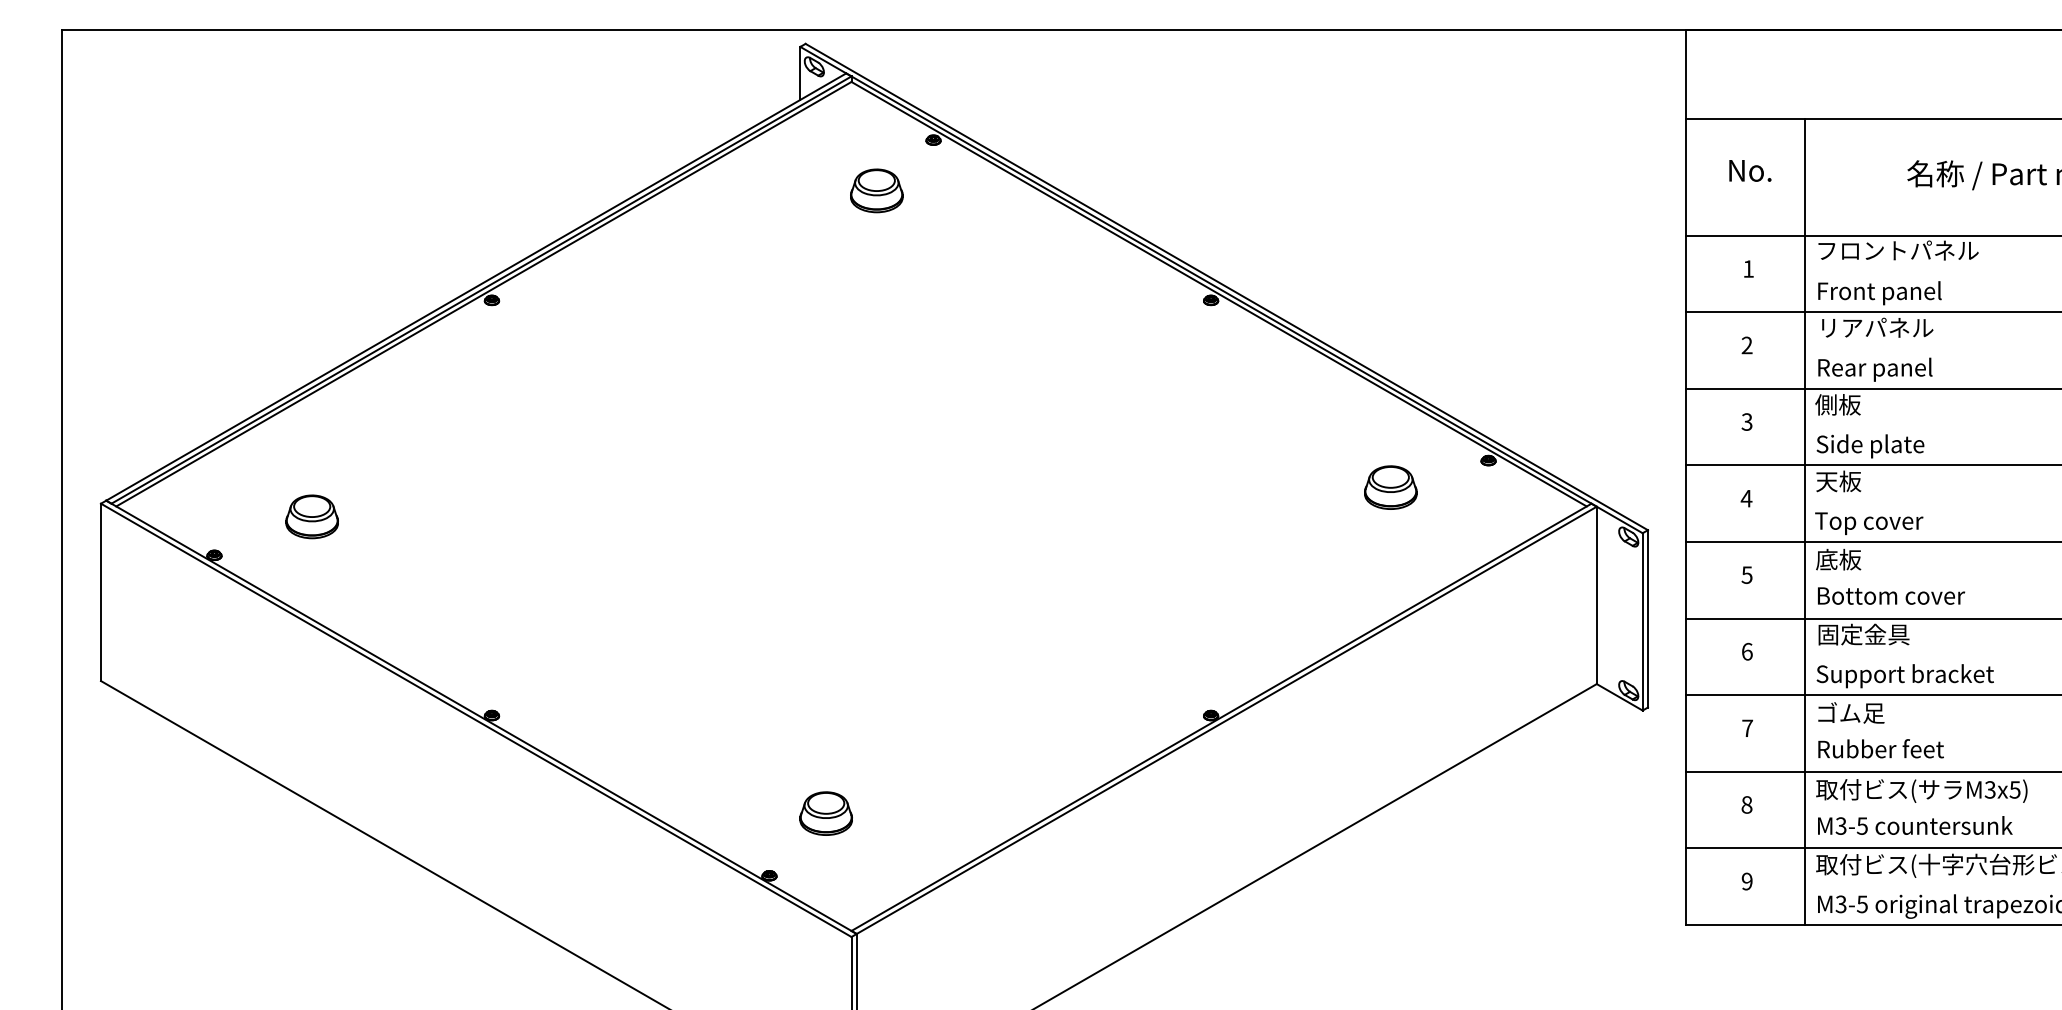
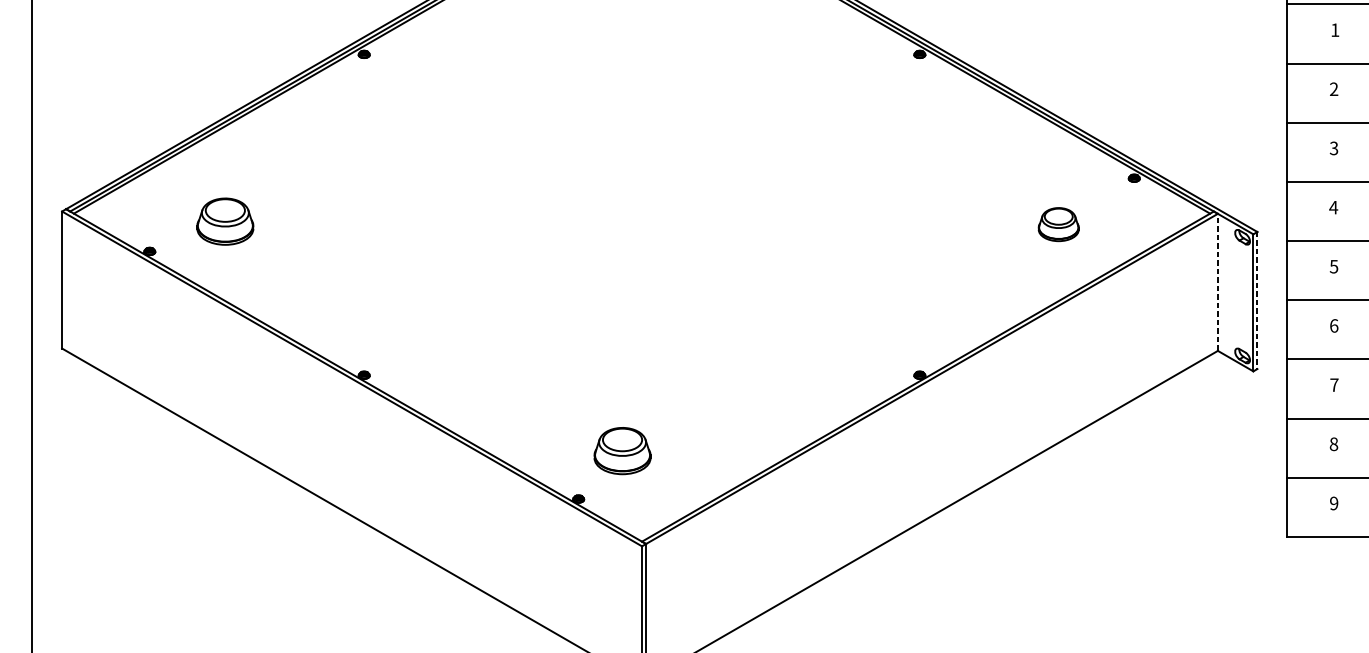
part: (1390, 487) -> (1058, 224), moved
part: (311, 516) -> (224, 221), size x1.4
line: (1596, 595) -> (1217, 282), solid -> dashed
line: (1647, 618) -> (1257, 300), solid -> dashed
part: (825, 813) -> (621, 450), size x1.4

